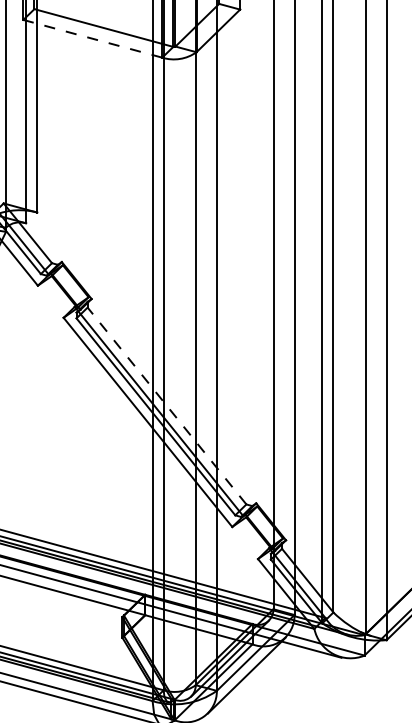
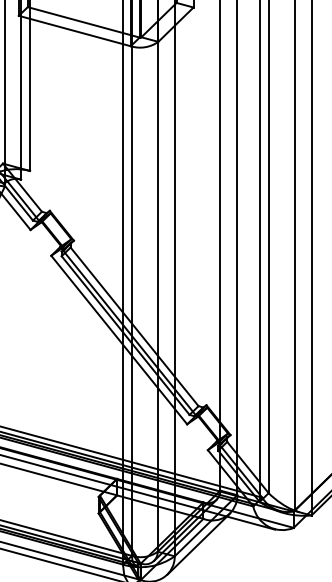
line: (92, 38) -> (74, 30), dashed -> solid
line: (166, 405) -> (134, 326), dashed -> solid

